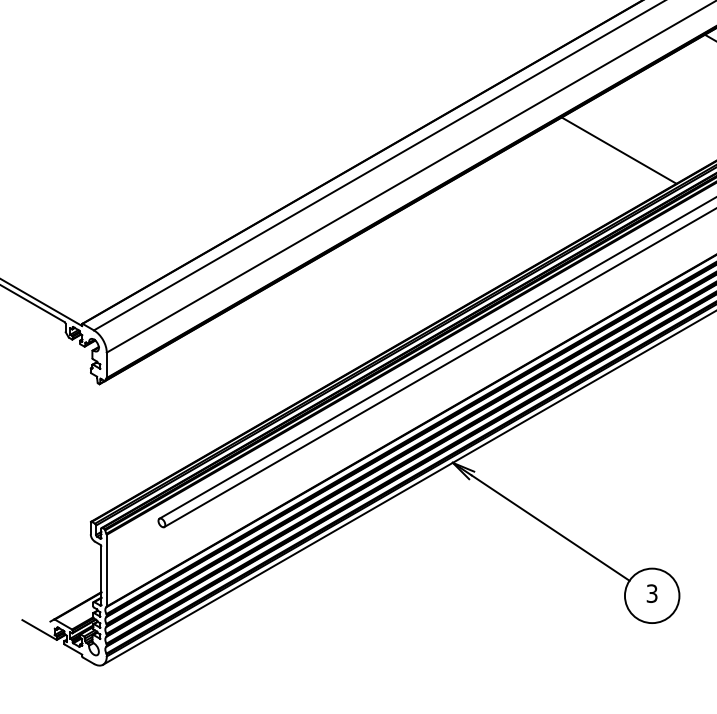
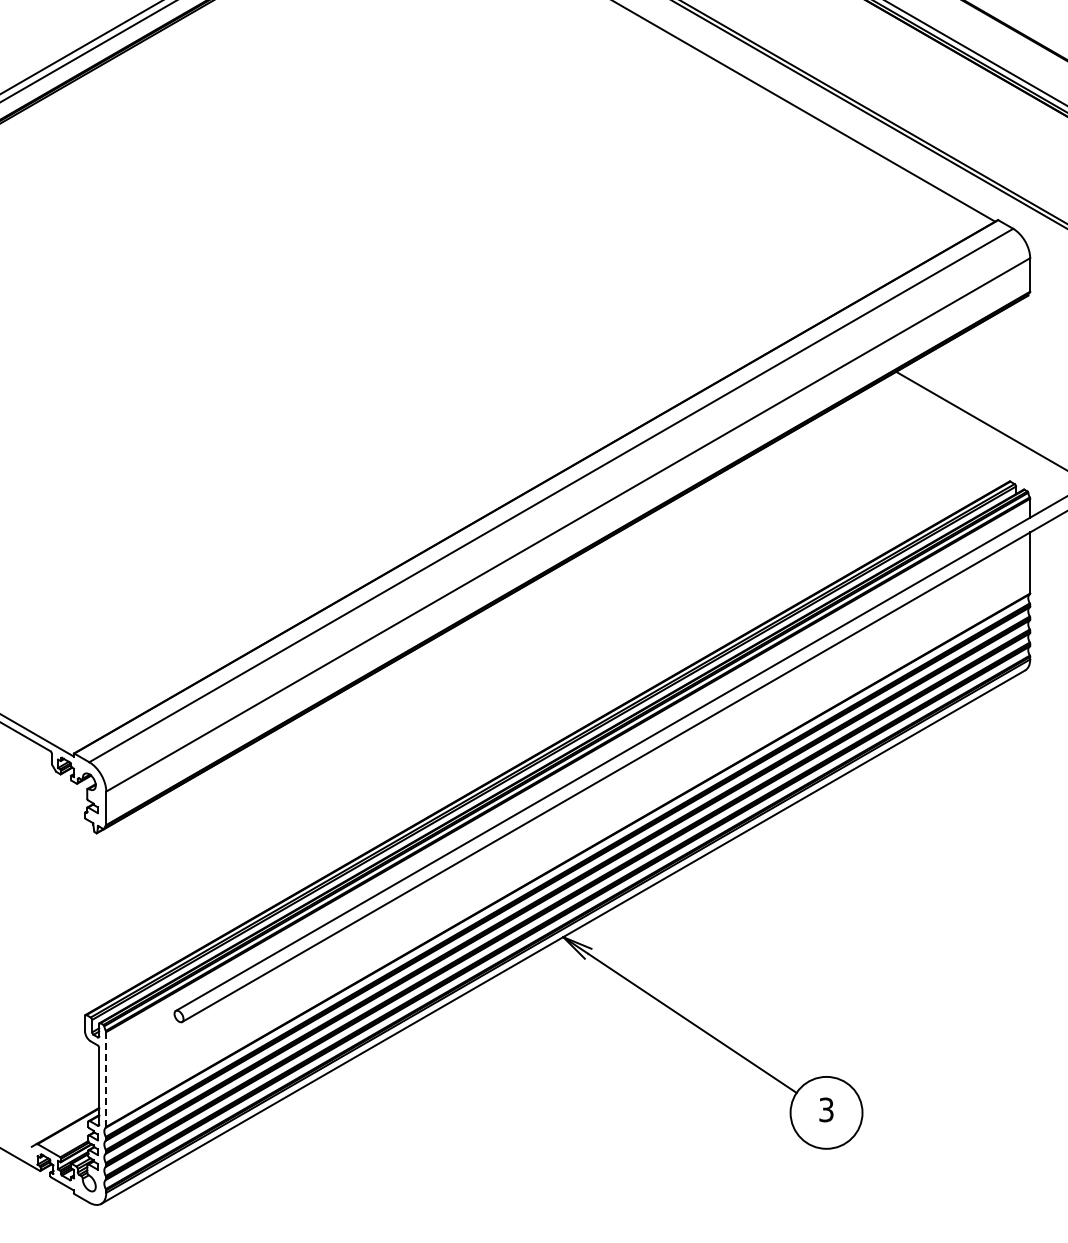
line: (618, 150) -> (782, 524), removed
line: (106, 571) -> (106, 1080), solid -> dashed

